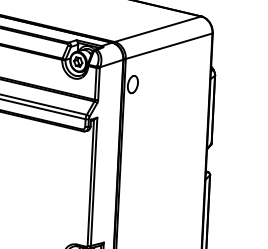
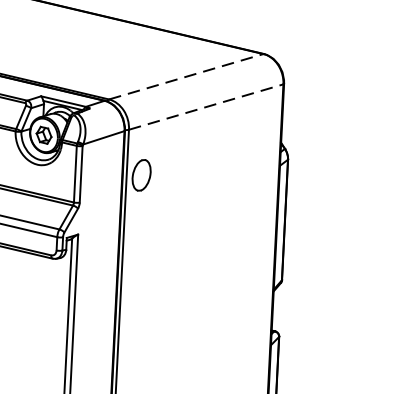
line: (158, 29) -> (187, 77), solid -> dashed
line: (169, 46) -> (206, 107), solid -> dashed

